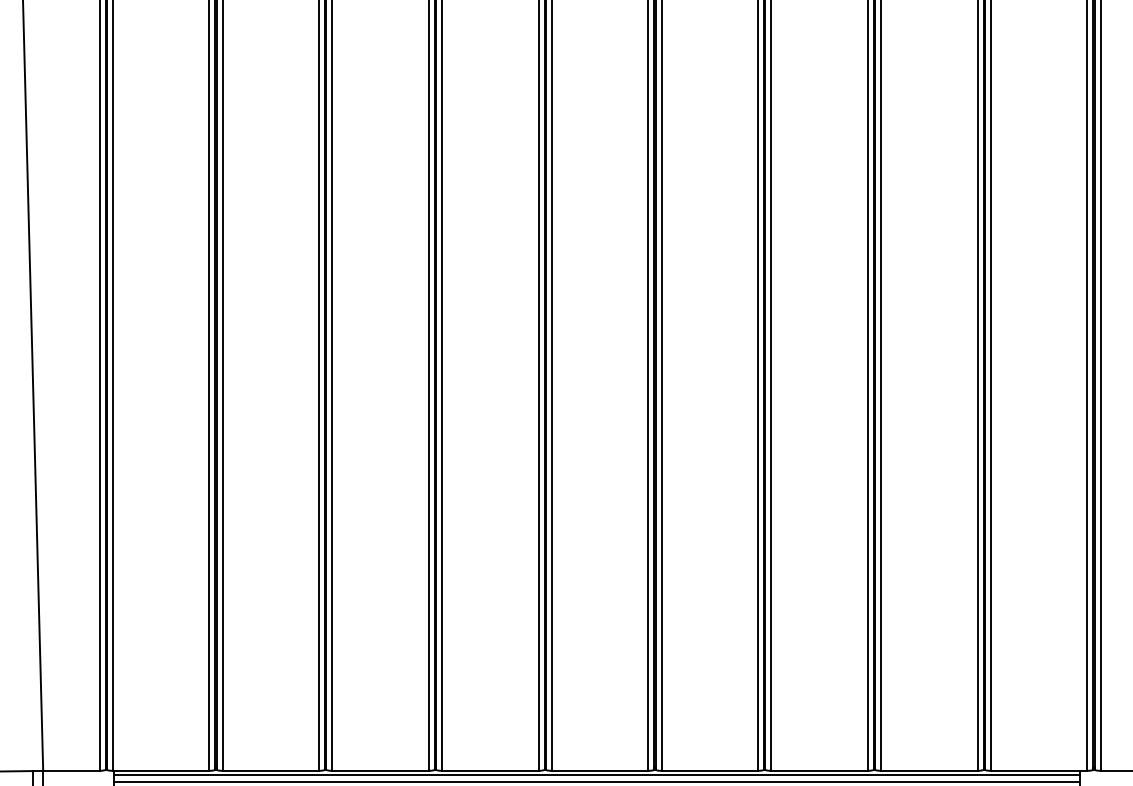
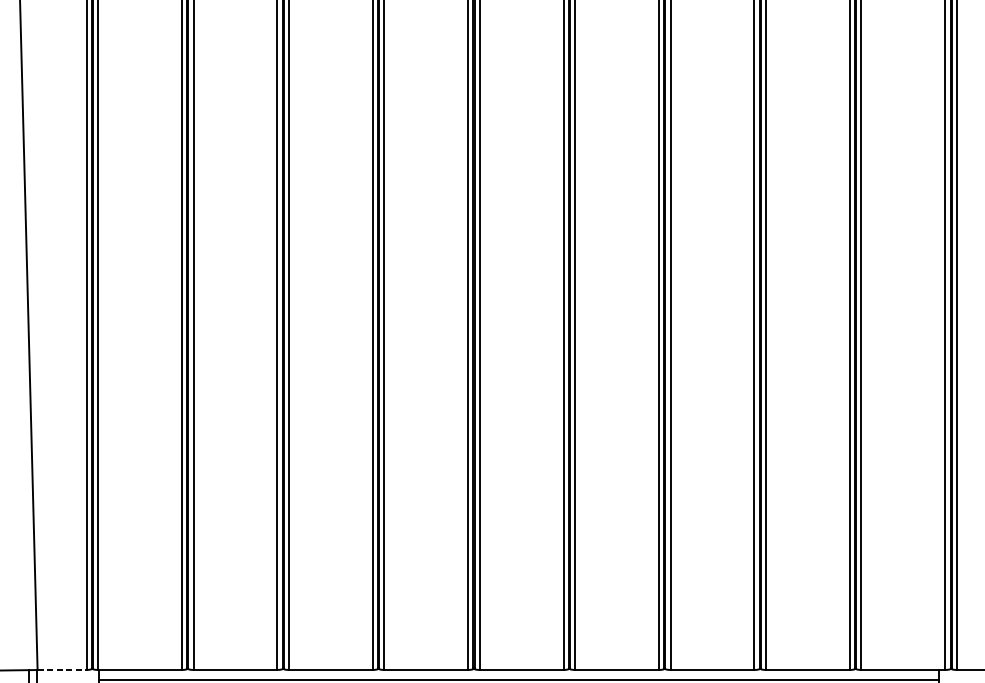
line: (71, 770) -> (62, 669), solid -> dashed
line: (596, 774) -> (518, 673), removed

